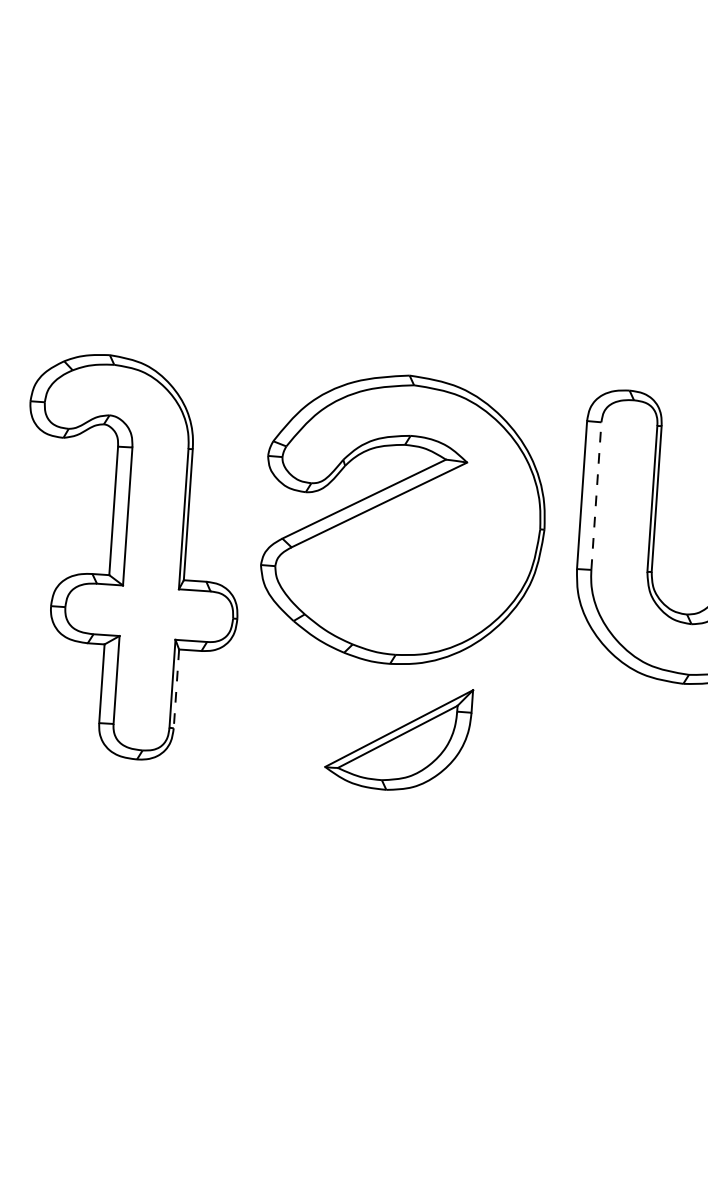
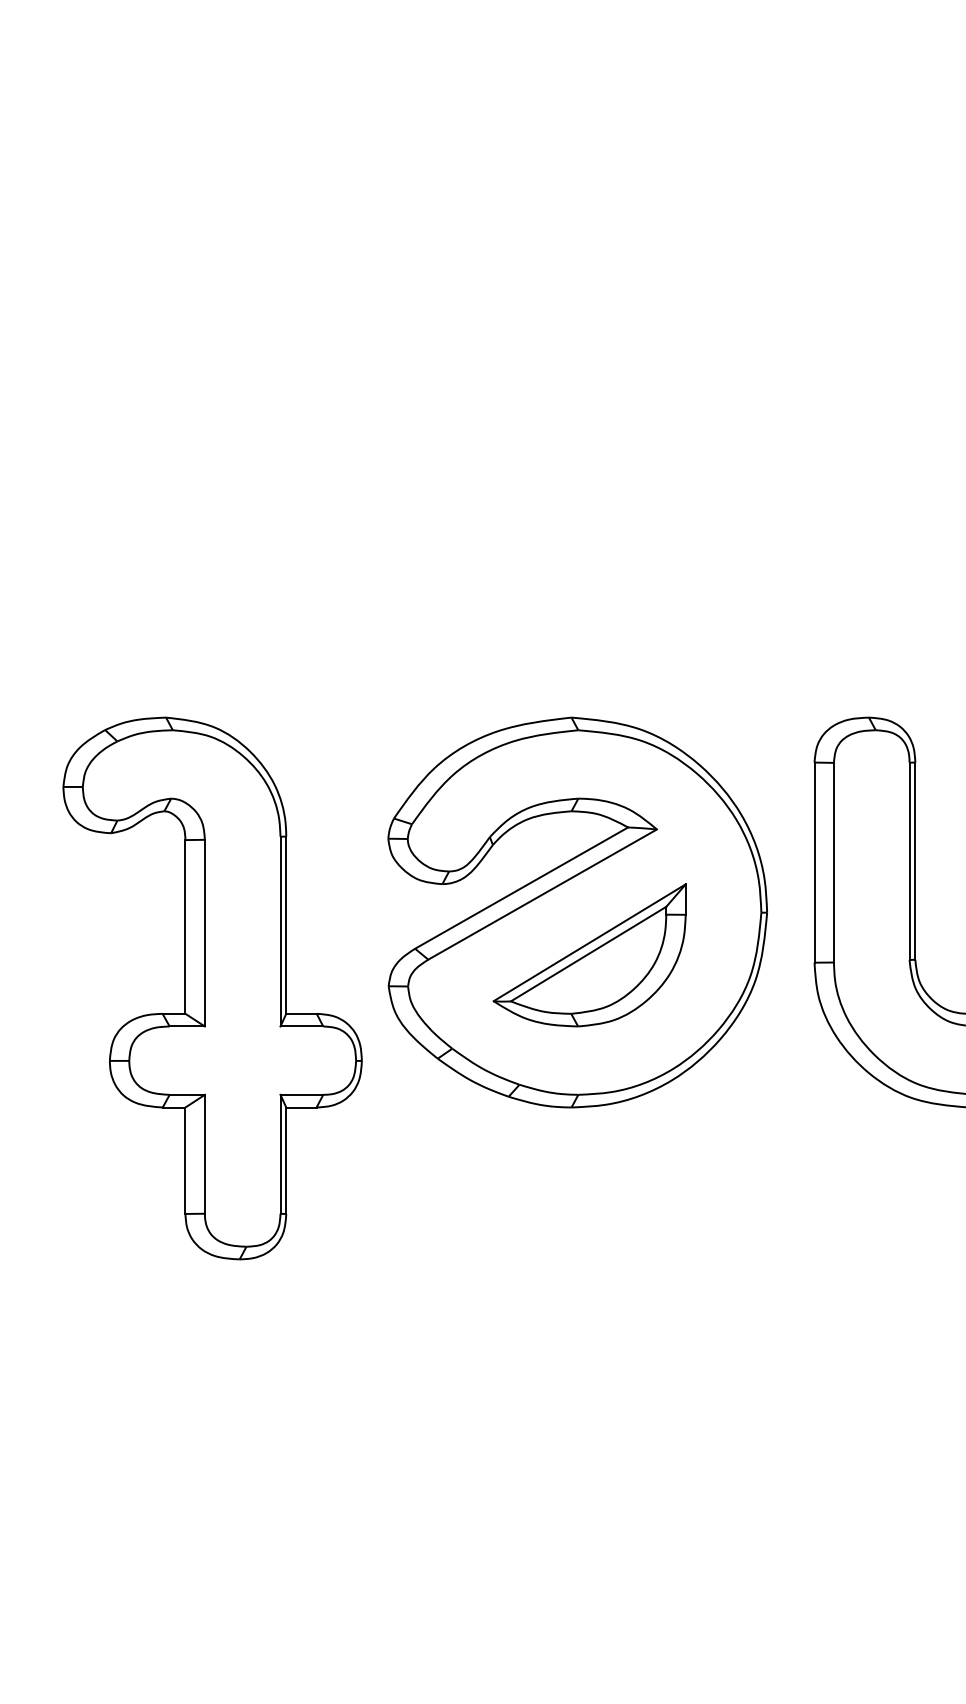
line: (596, 495) -> (833, 862), dashed -> solid
line: (176, 689) -> (286, 1161), dashed -> solid
part: (398, 737) -> (589, 955), moved

